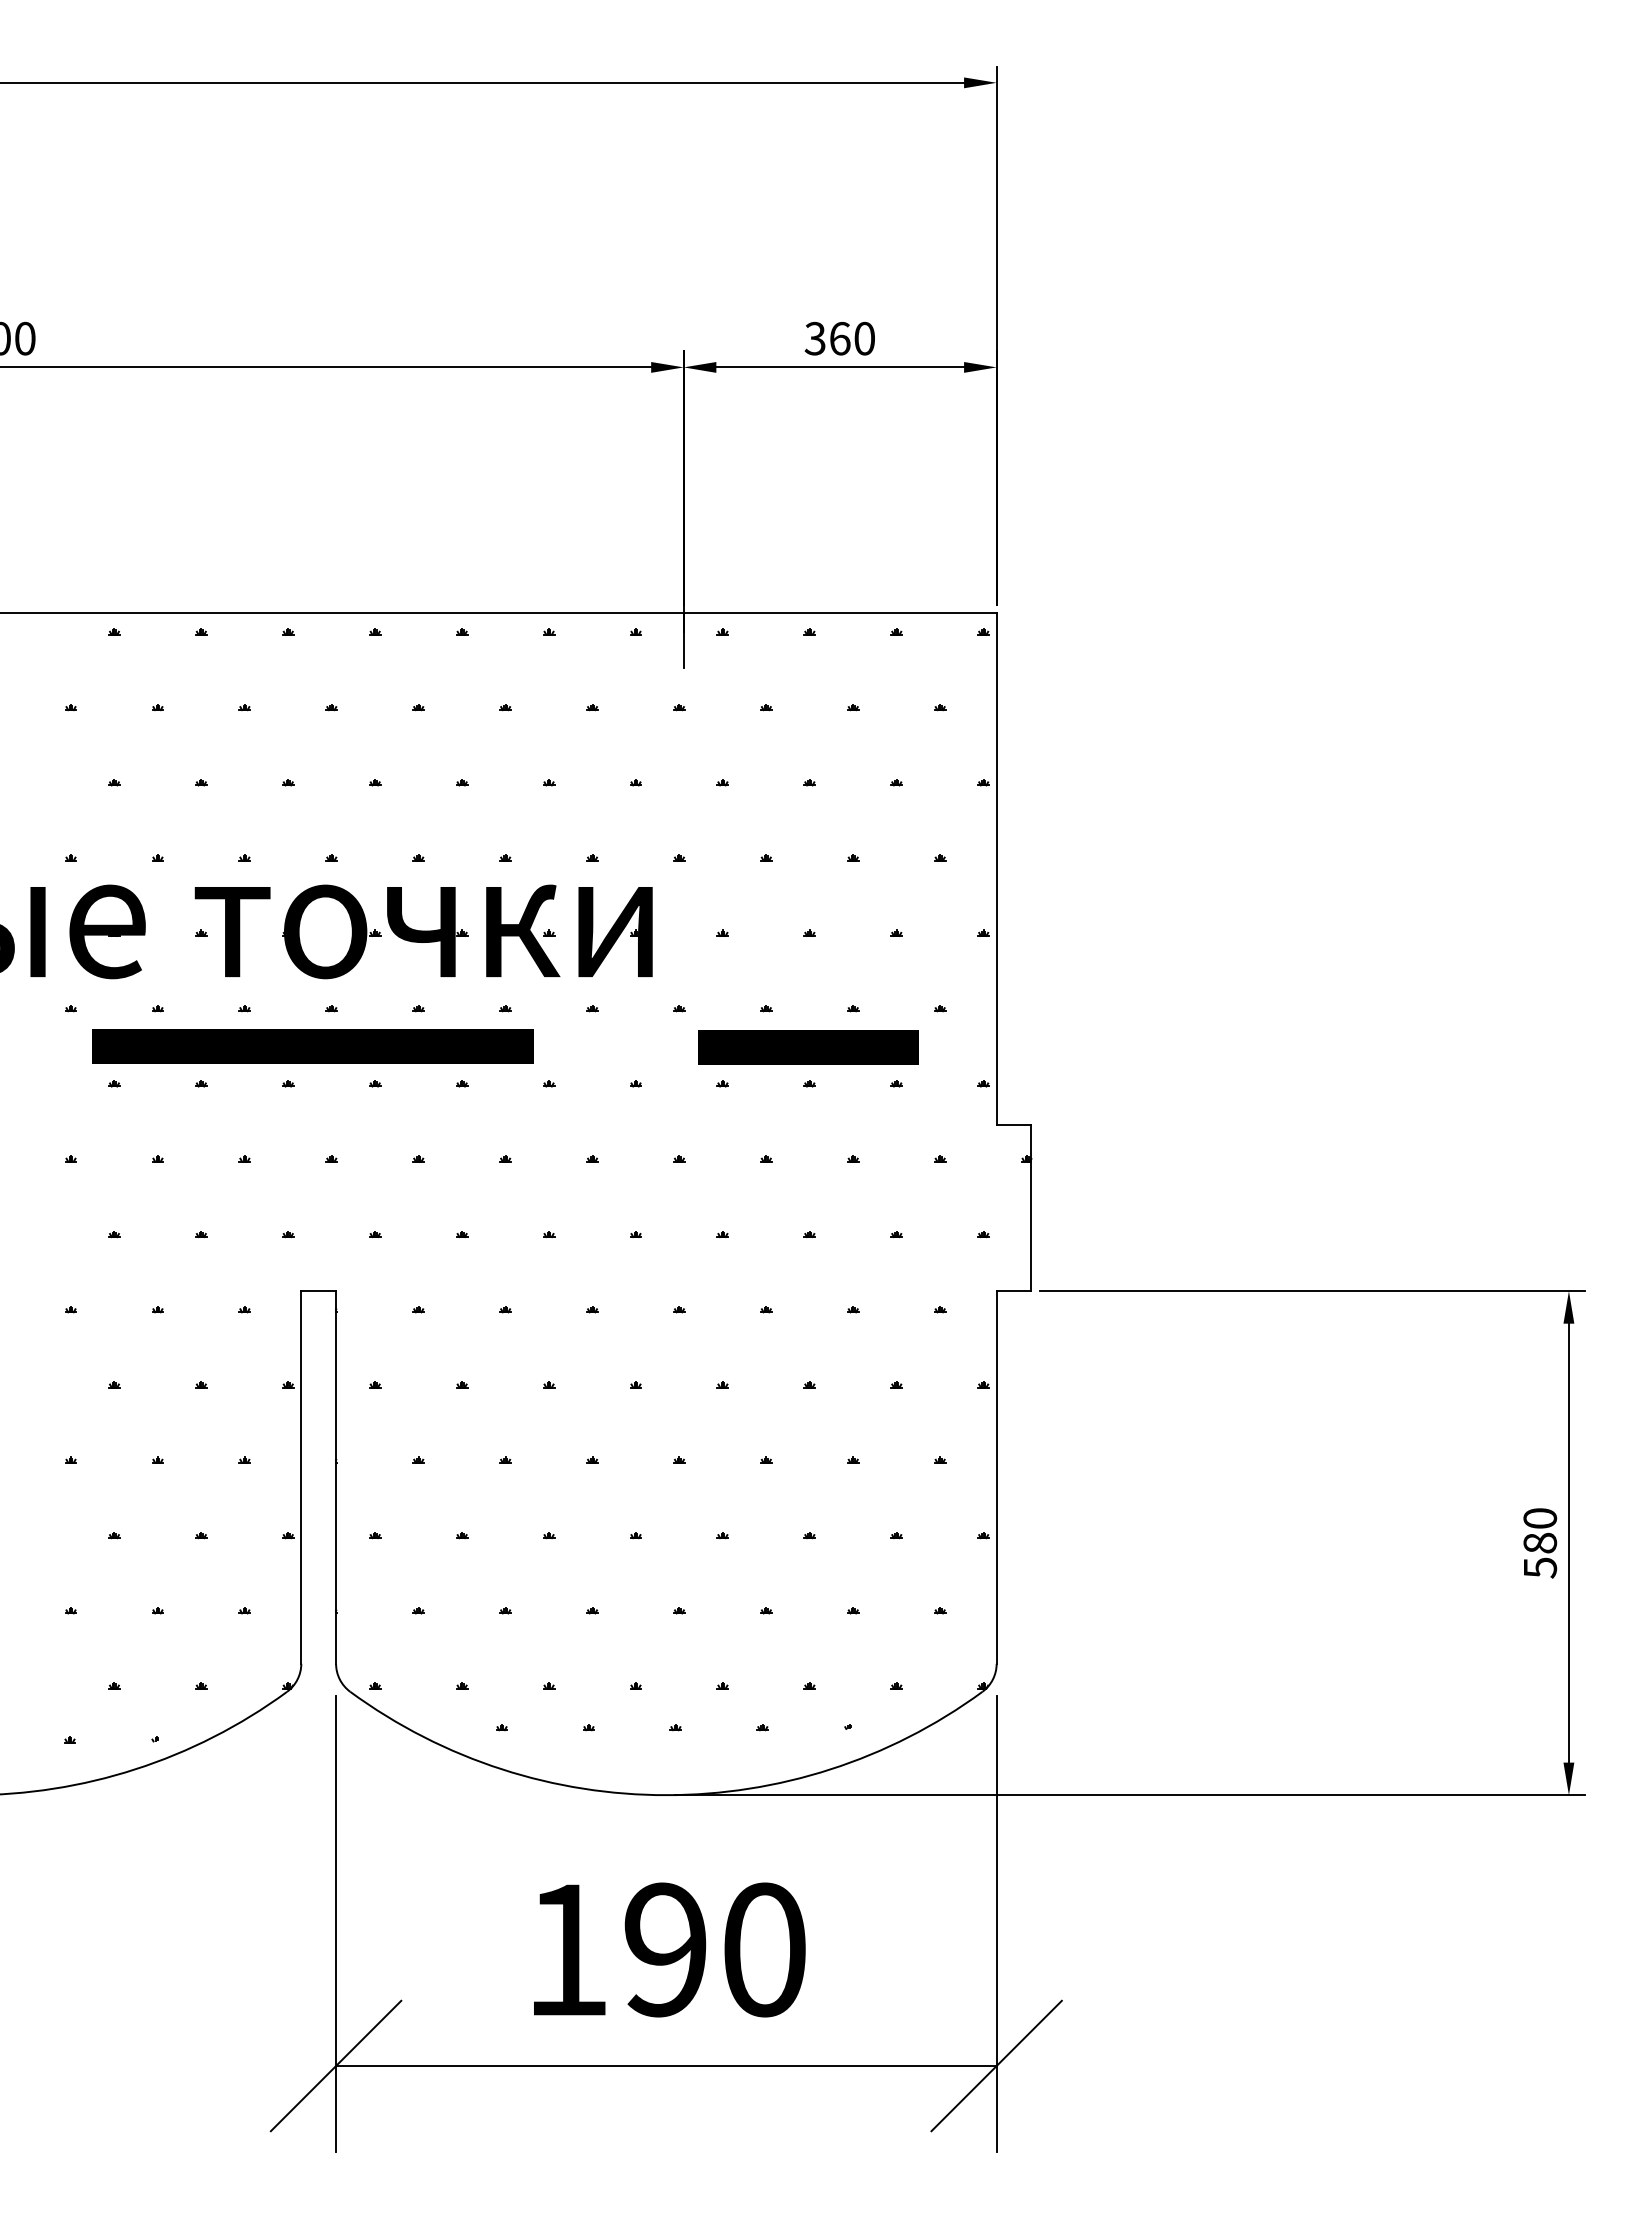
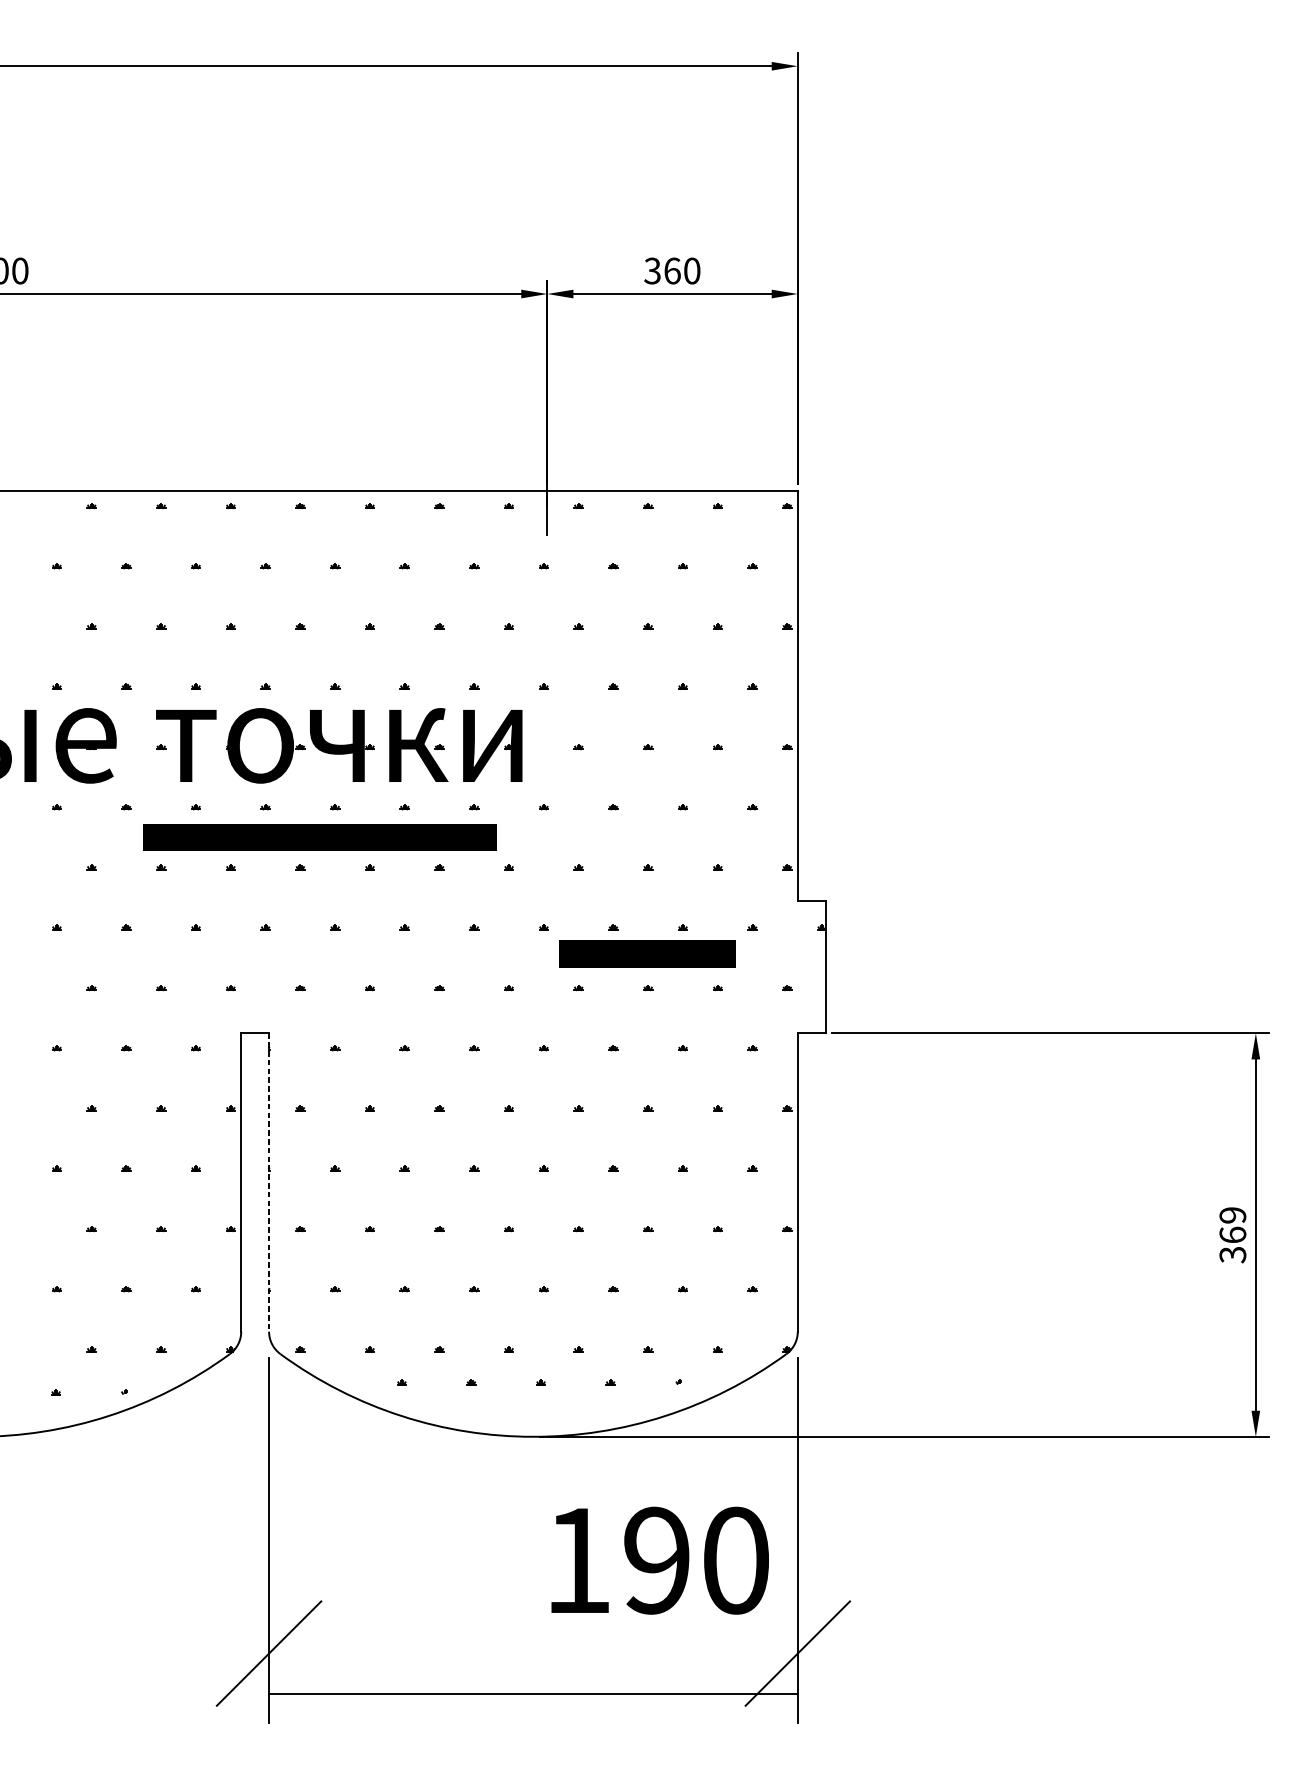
line: (312, 1046) -> (319, 837), moved
line: (808, 1047) -> (647, 953), moved
line: (336, 1477) -> (269, 1182), solid -> dashed
text: (1540, 1543) -> (1233, 1235), 580 -> 369
text: (669, 1949) -> (660, 1560), moved
line: (666, 2066) -> (533, 1694), moved

